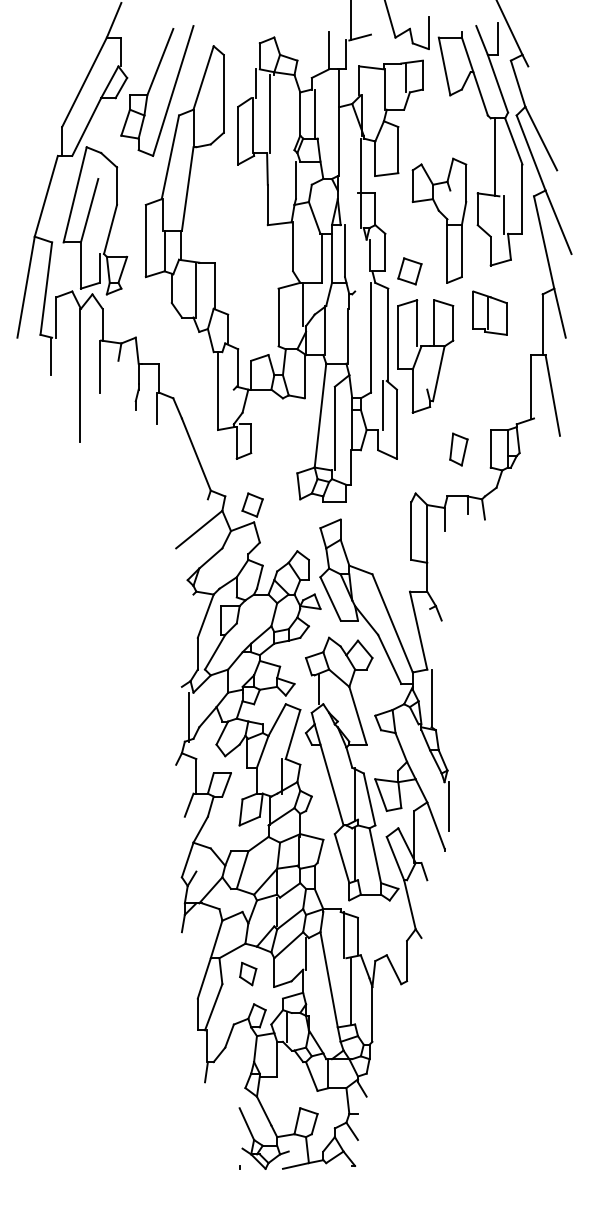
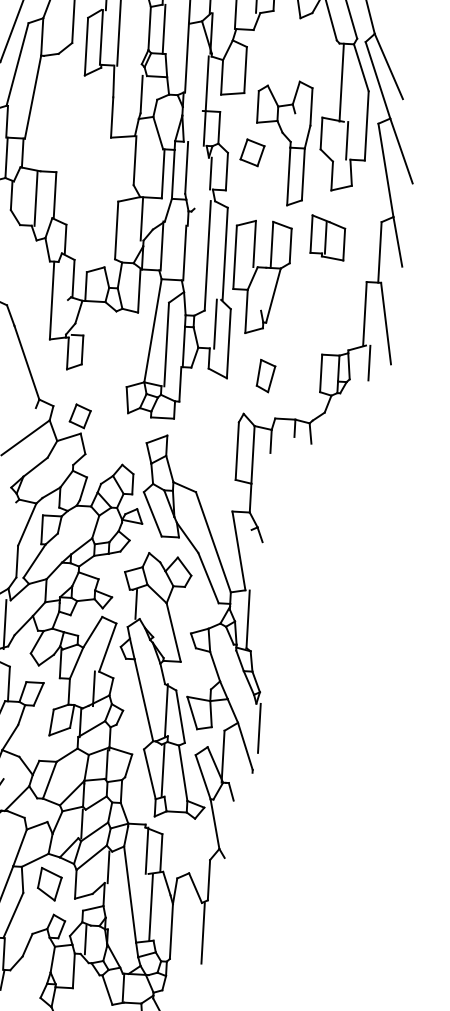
part: (409, 271) -> (252, 152), moved
line: (538, 435) -> (369, 362), added
part: (458, 449) -> (265, 376), moved
part: (247, 973) -> (48, 883), size x1.43
line: (404, 1014) -> (203, 933), added

